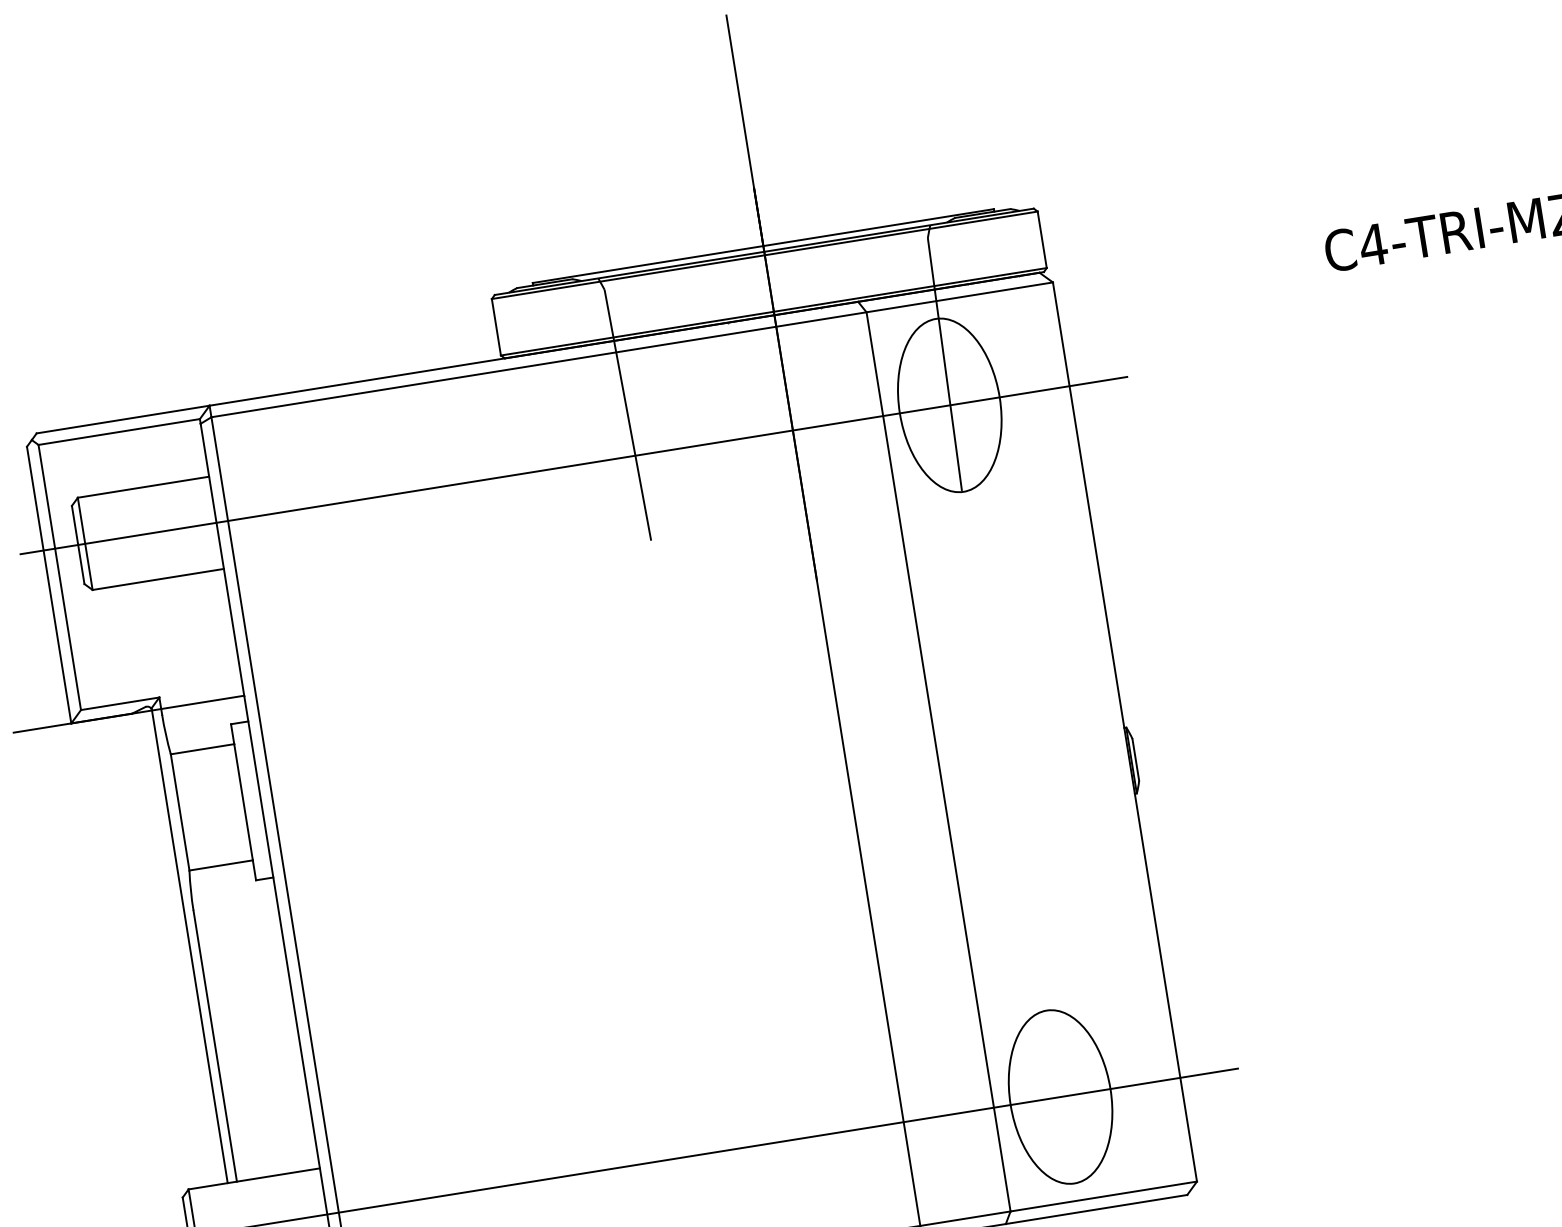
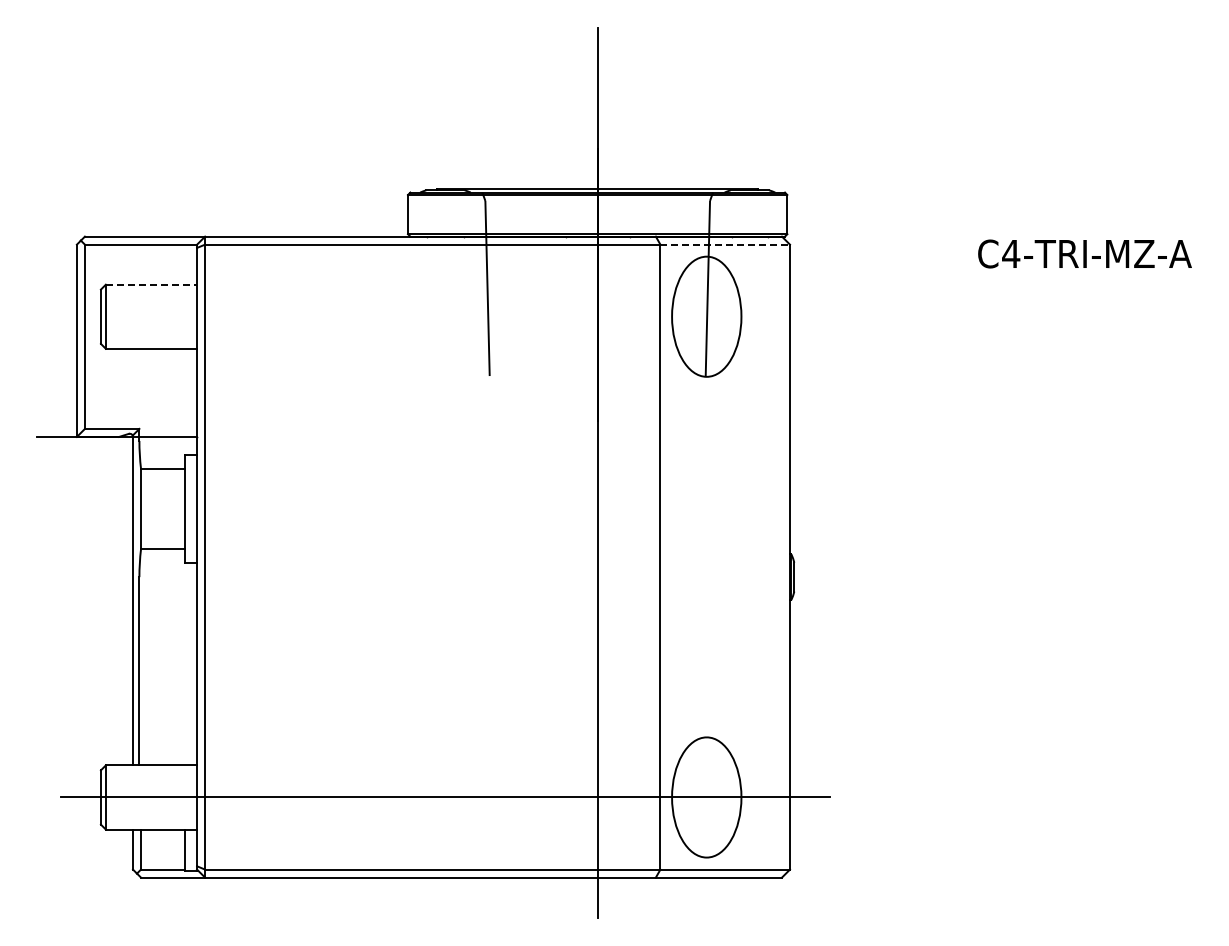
line: (960, 297) -> (725, 244), solid -> dashed
line: (573, 465) -> (445, 316), removed
line: (143, 486) -> (151, 284), solid -> dashed

